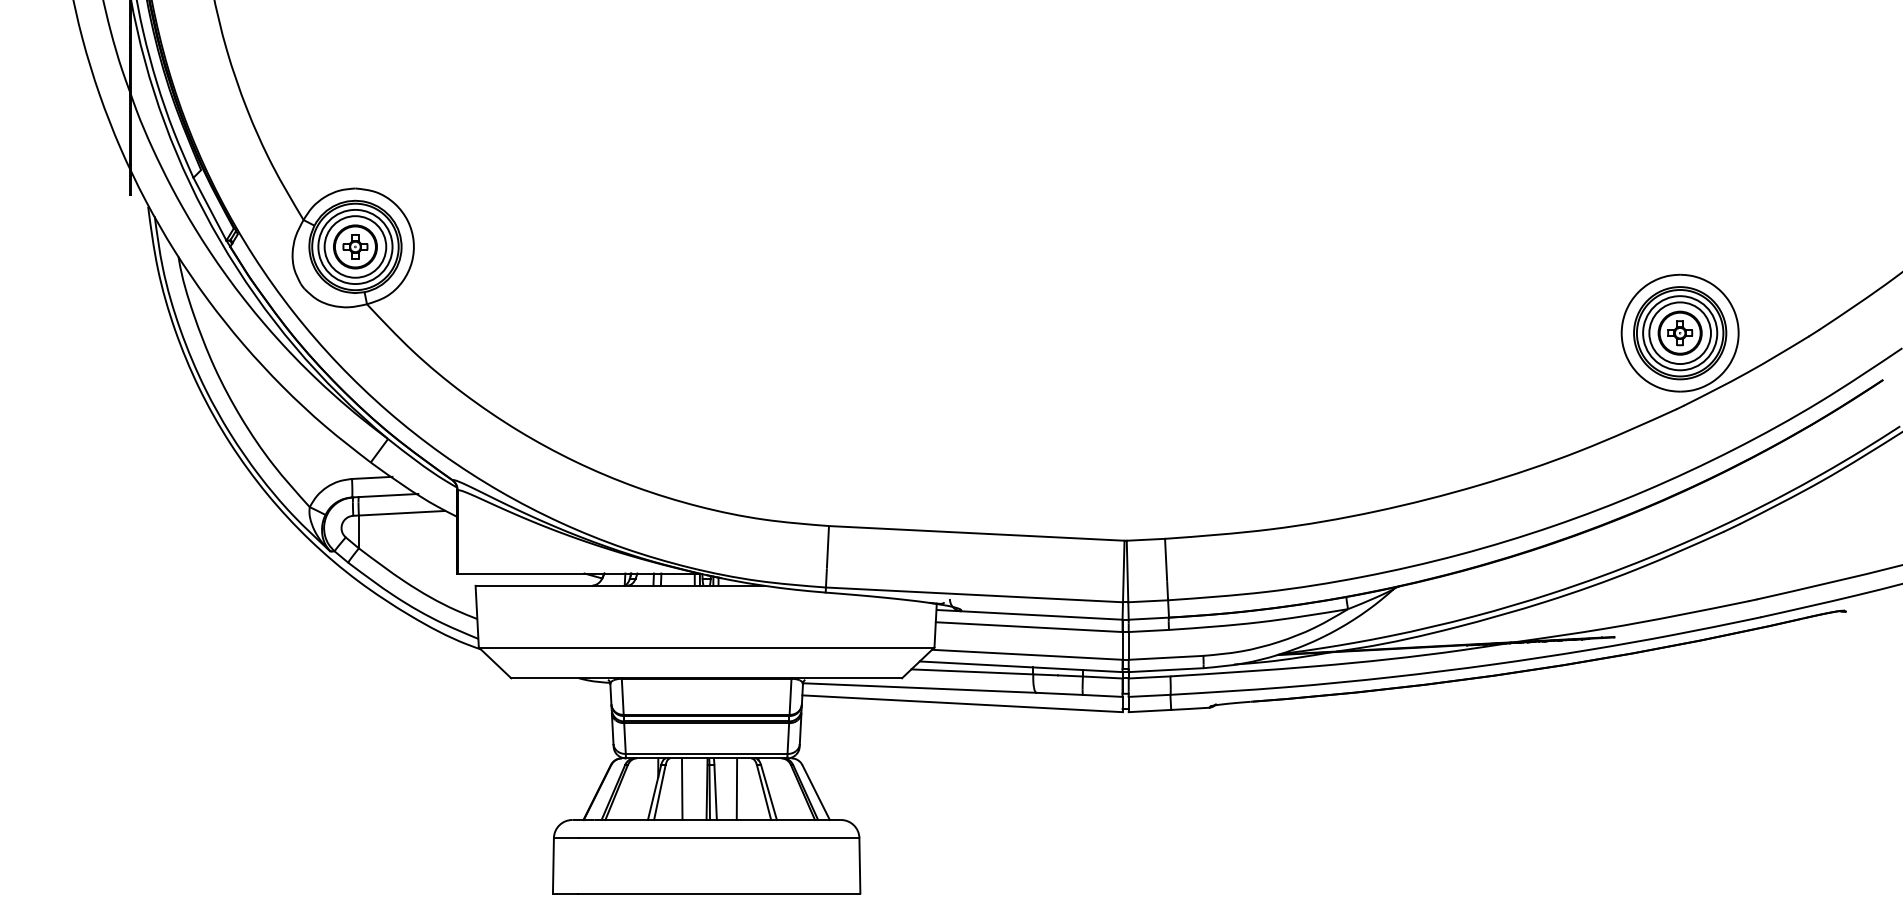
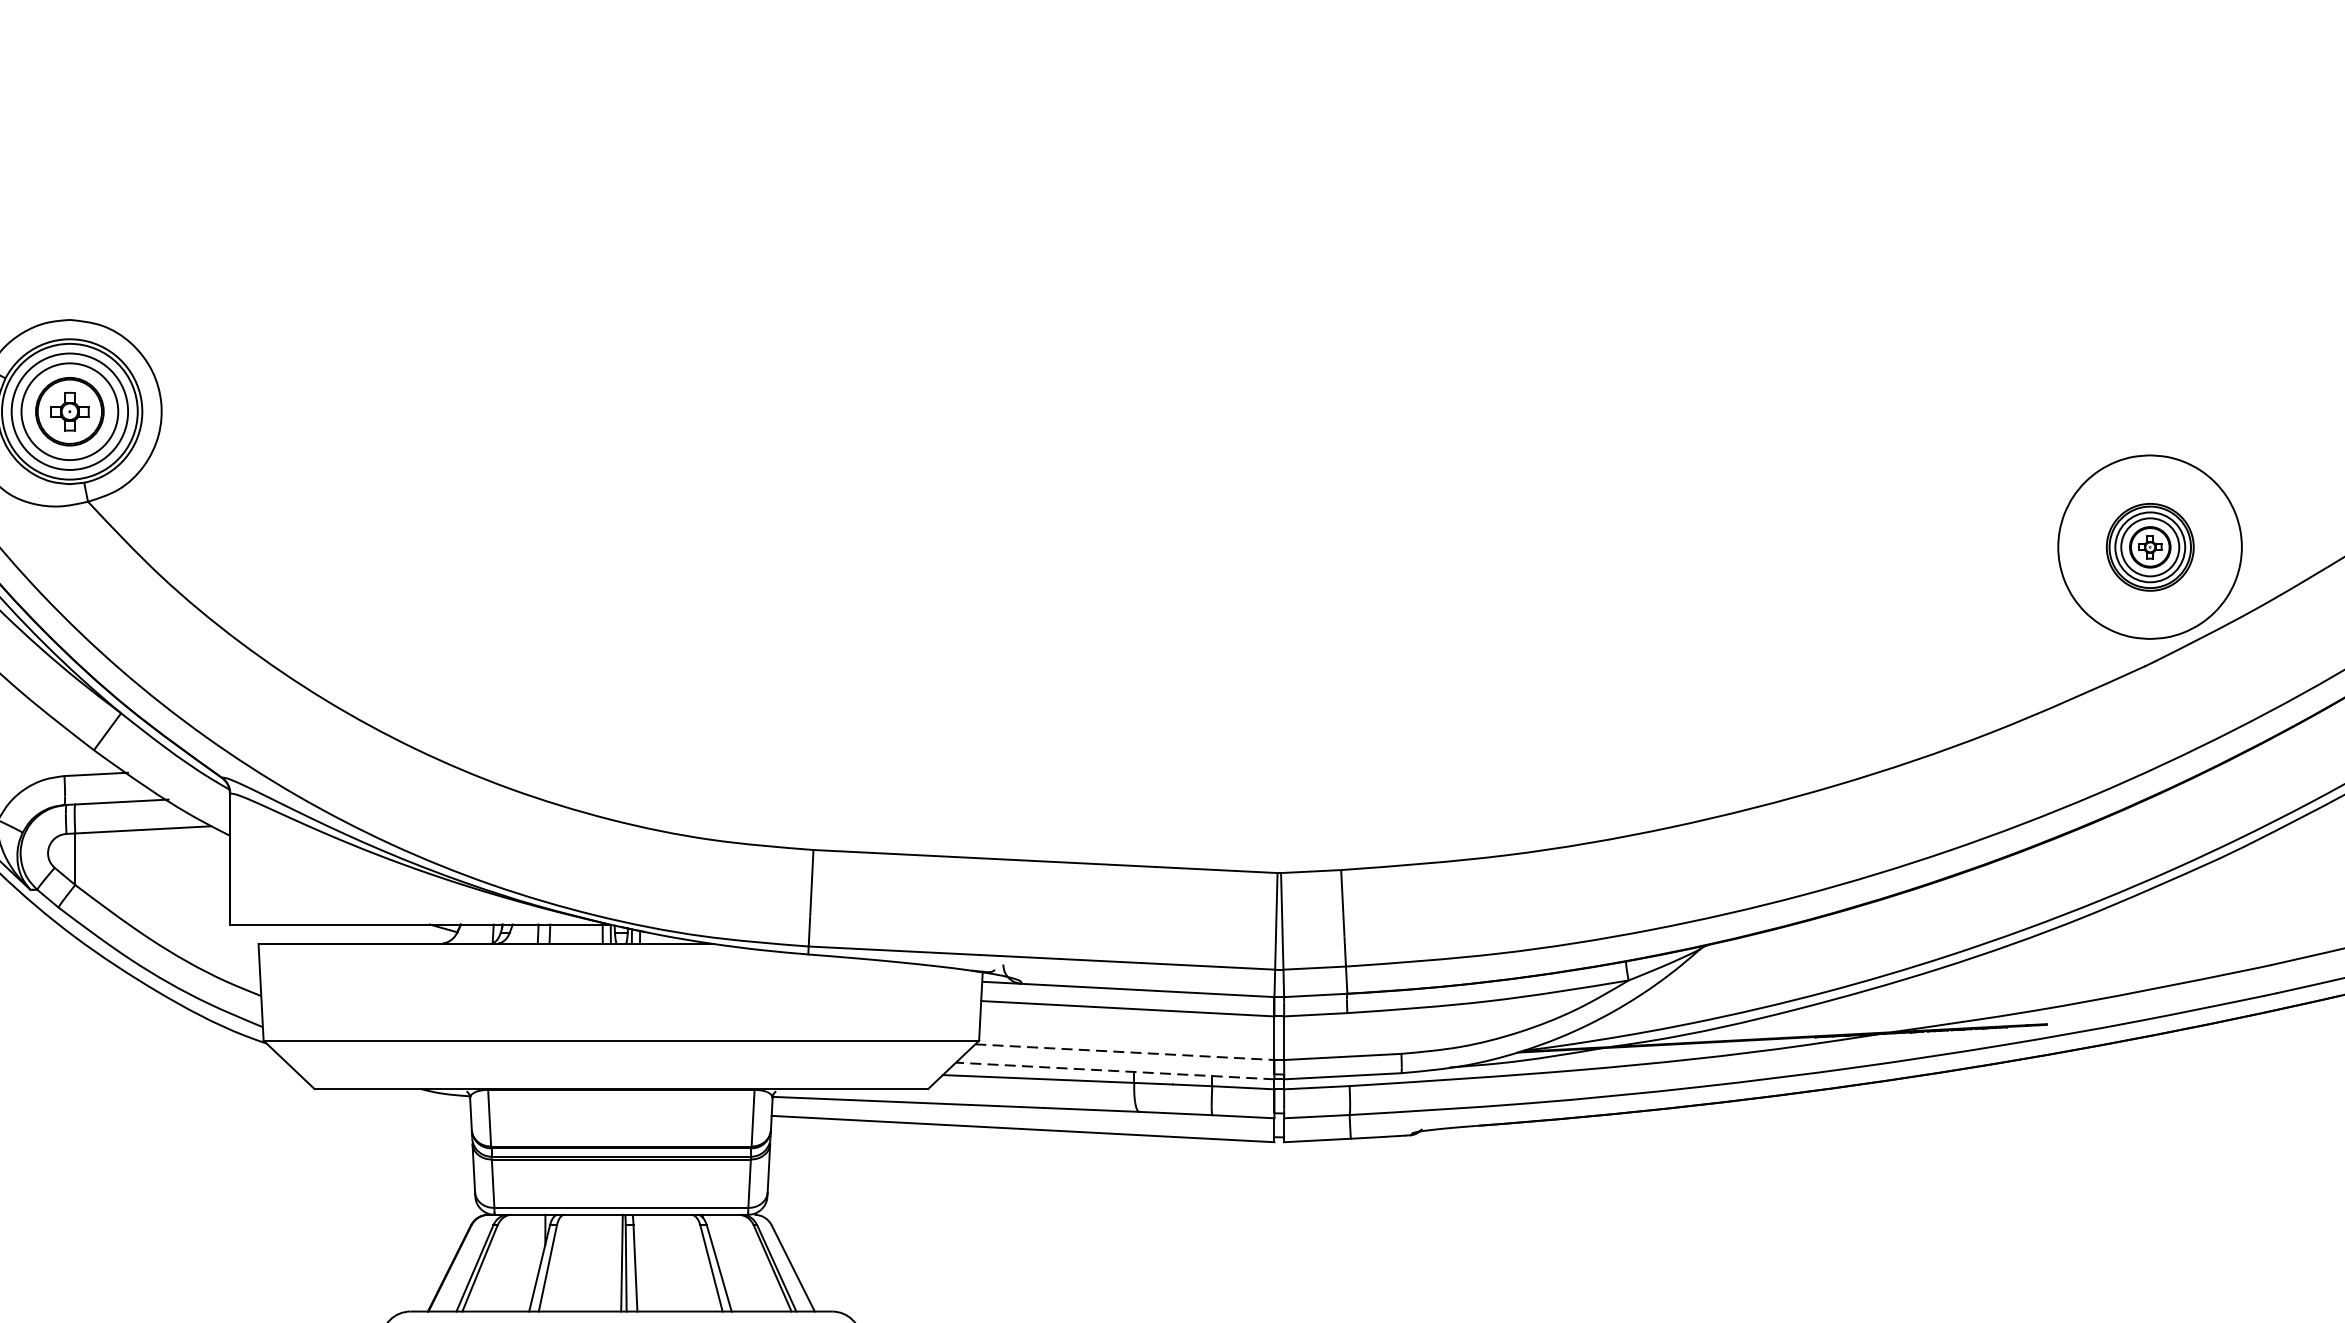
part: (1680, 333) -> (2150, 547), size x0.6
line: (1027, 654) -> (1125, 1051), solid -> dashed
line: (1021, 666) -> (1115, 1070), solid -> dashed
line: (681, 788) -> (581, 1262), removed
line: (736, 788) -> (668, 1262), removed

